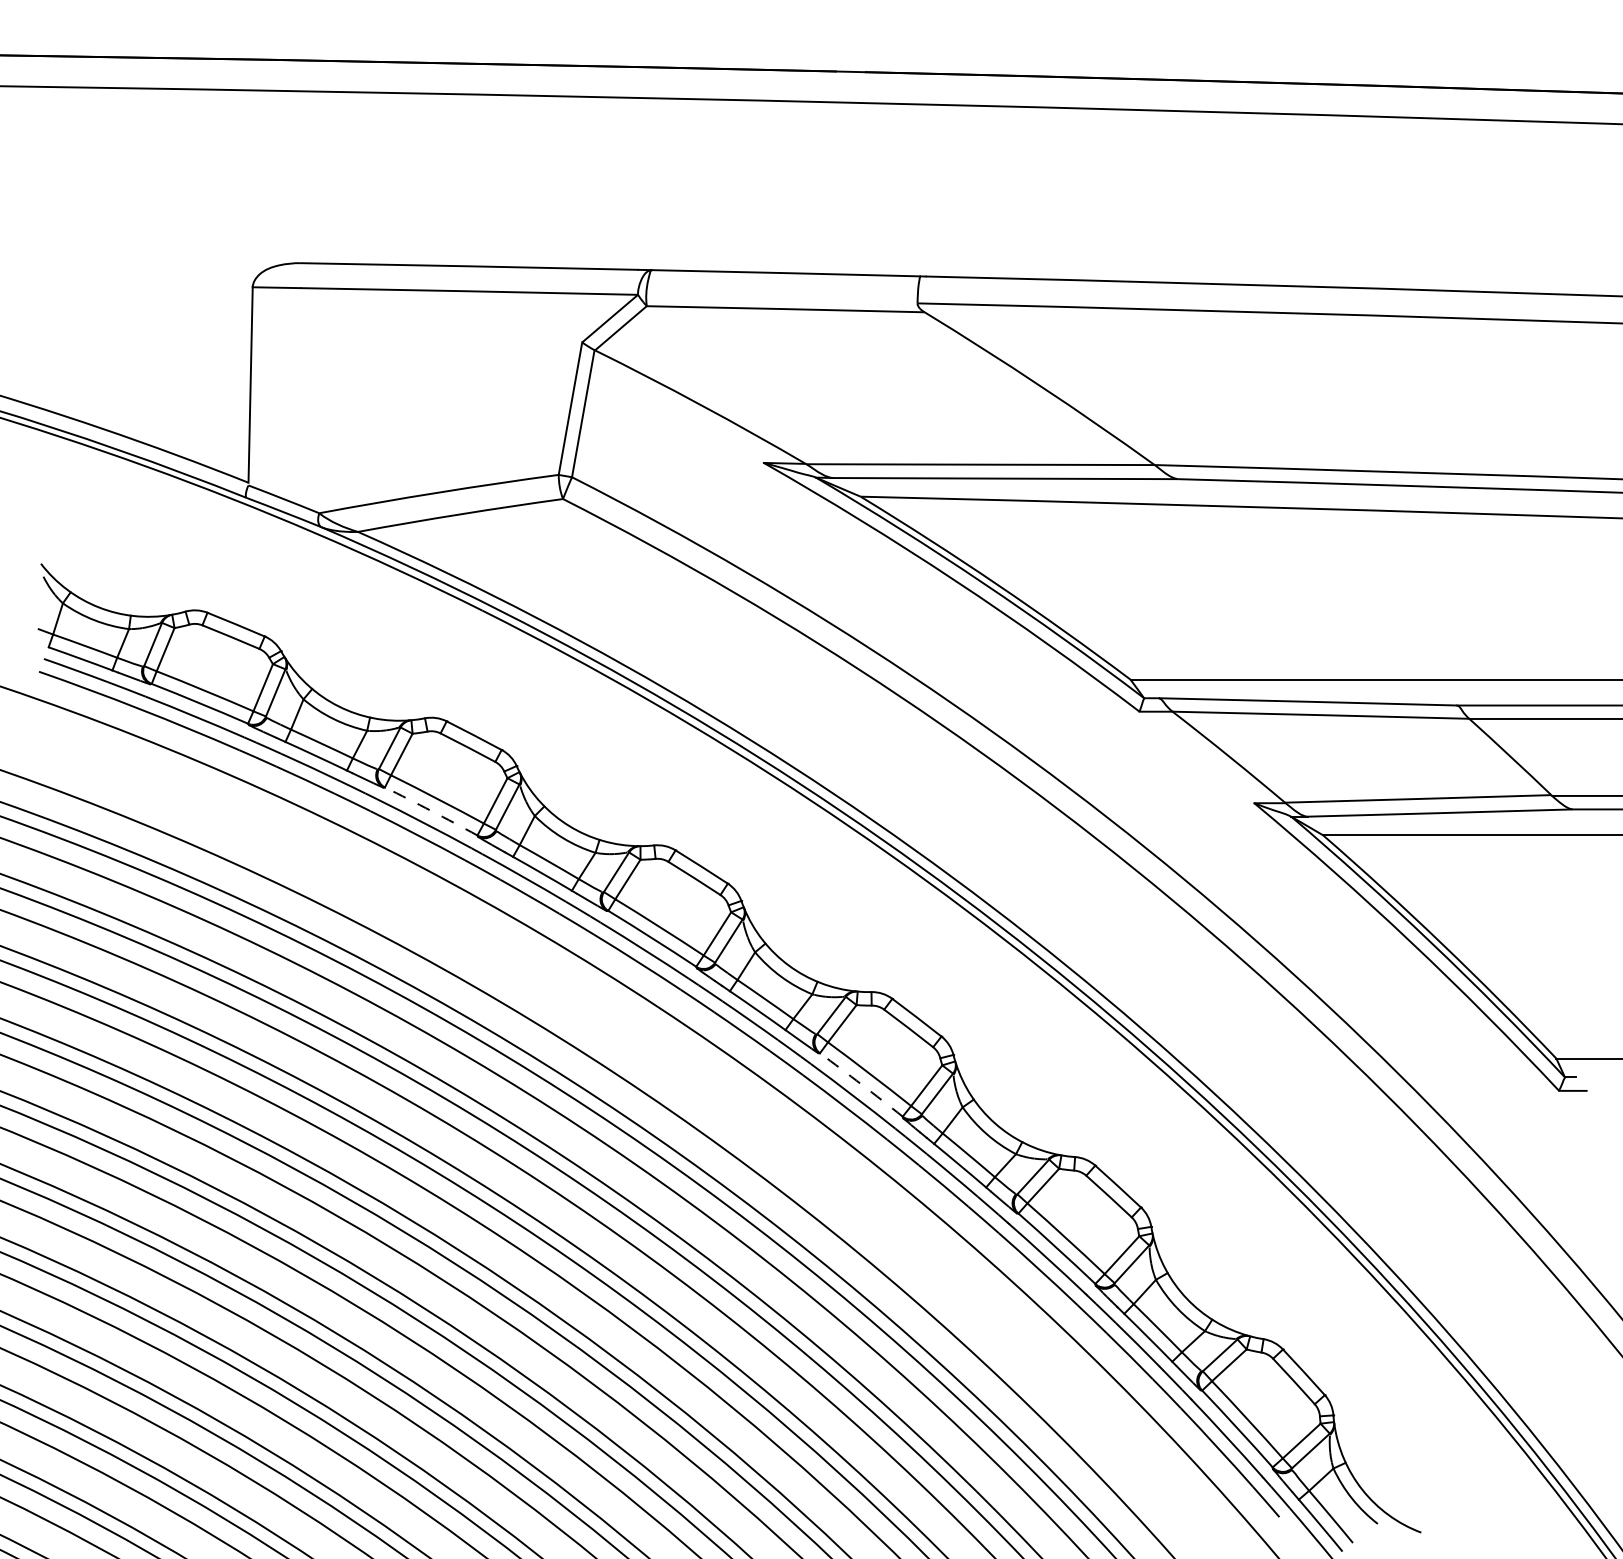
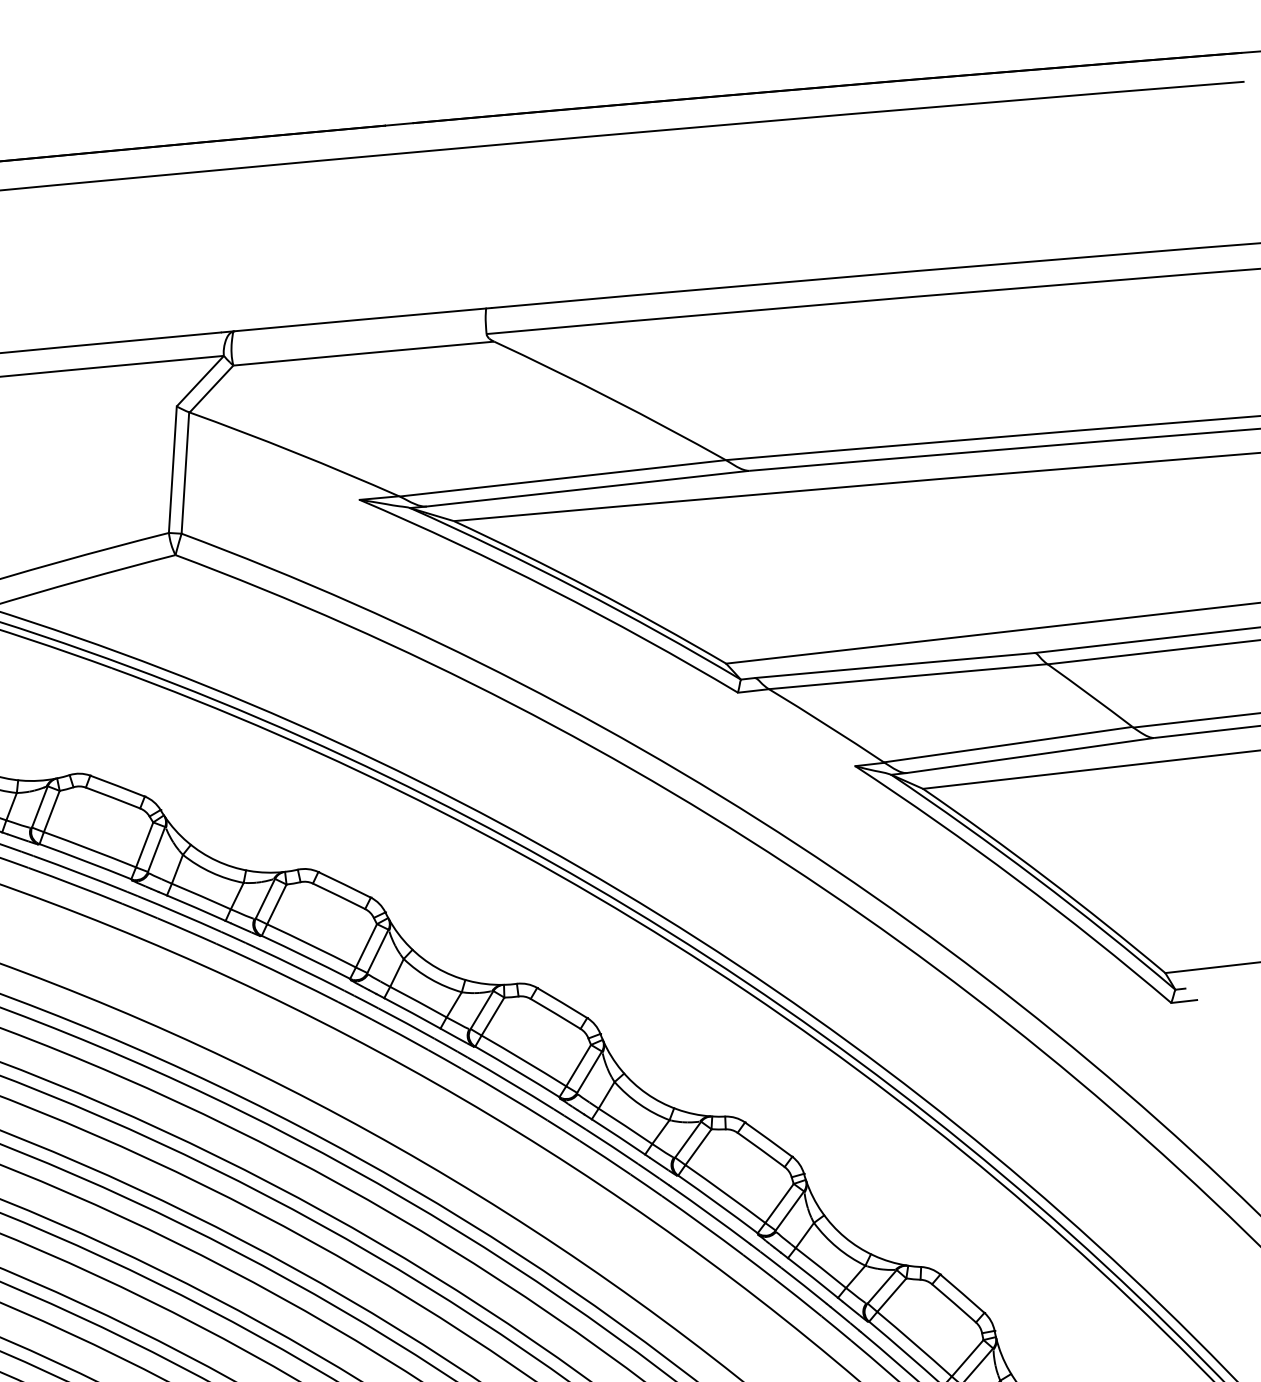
arc: (431, 811) -> (85, 861), dashed -> solid
arc: (861, 1084) -> (517, 1071), dashed -> solid

